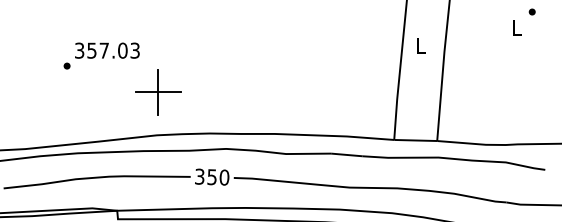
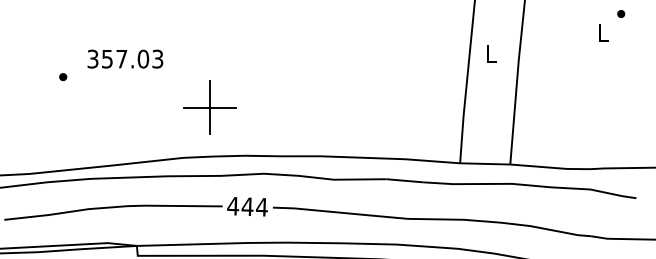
part: (66, 65) -> (62, 76), moved
part: (158, 92) -> (210, 107), moved
text: (211, 176) -> (246, 205), 350 -> 444

